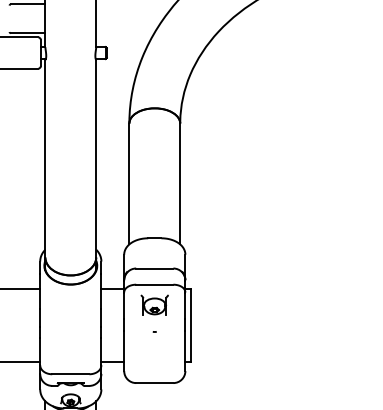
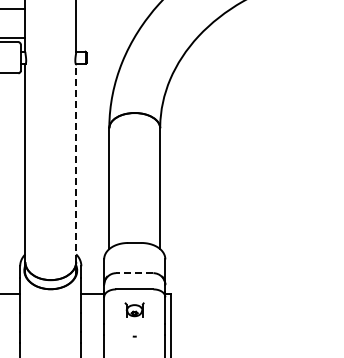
line: (96, 157) -> (76, 162), solid -> dashed
line: (154, 268) -> (134, 273), solid -> dashed
part: (154, 304) -> (134, 309), size x0.7

